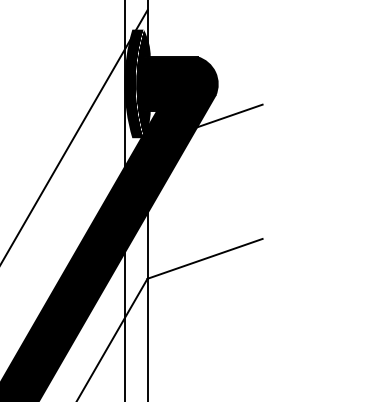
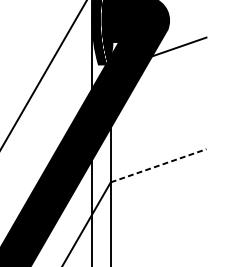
line: (205, 258) -> (158, 165), solid -> dashed

